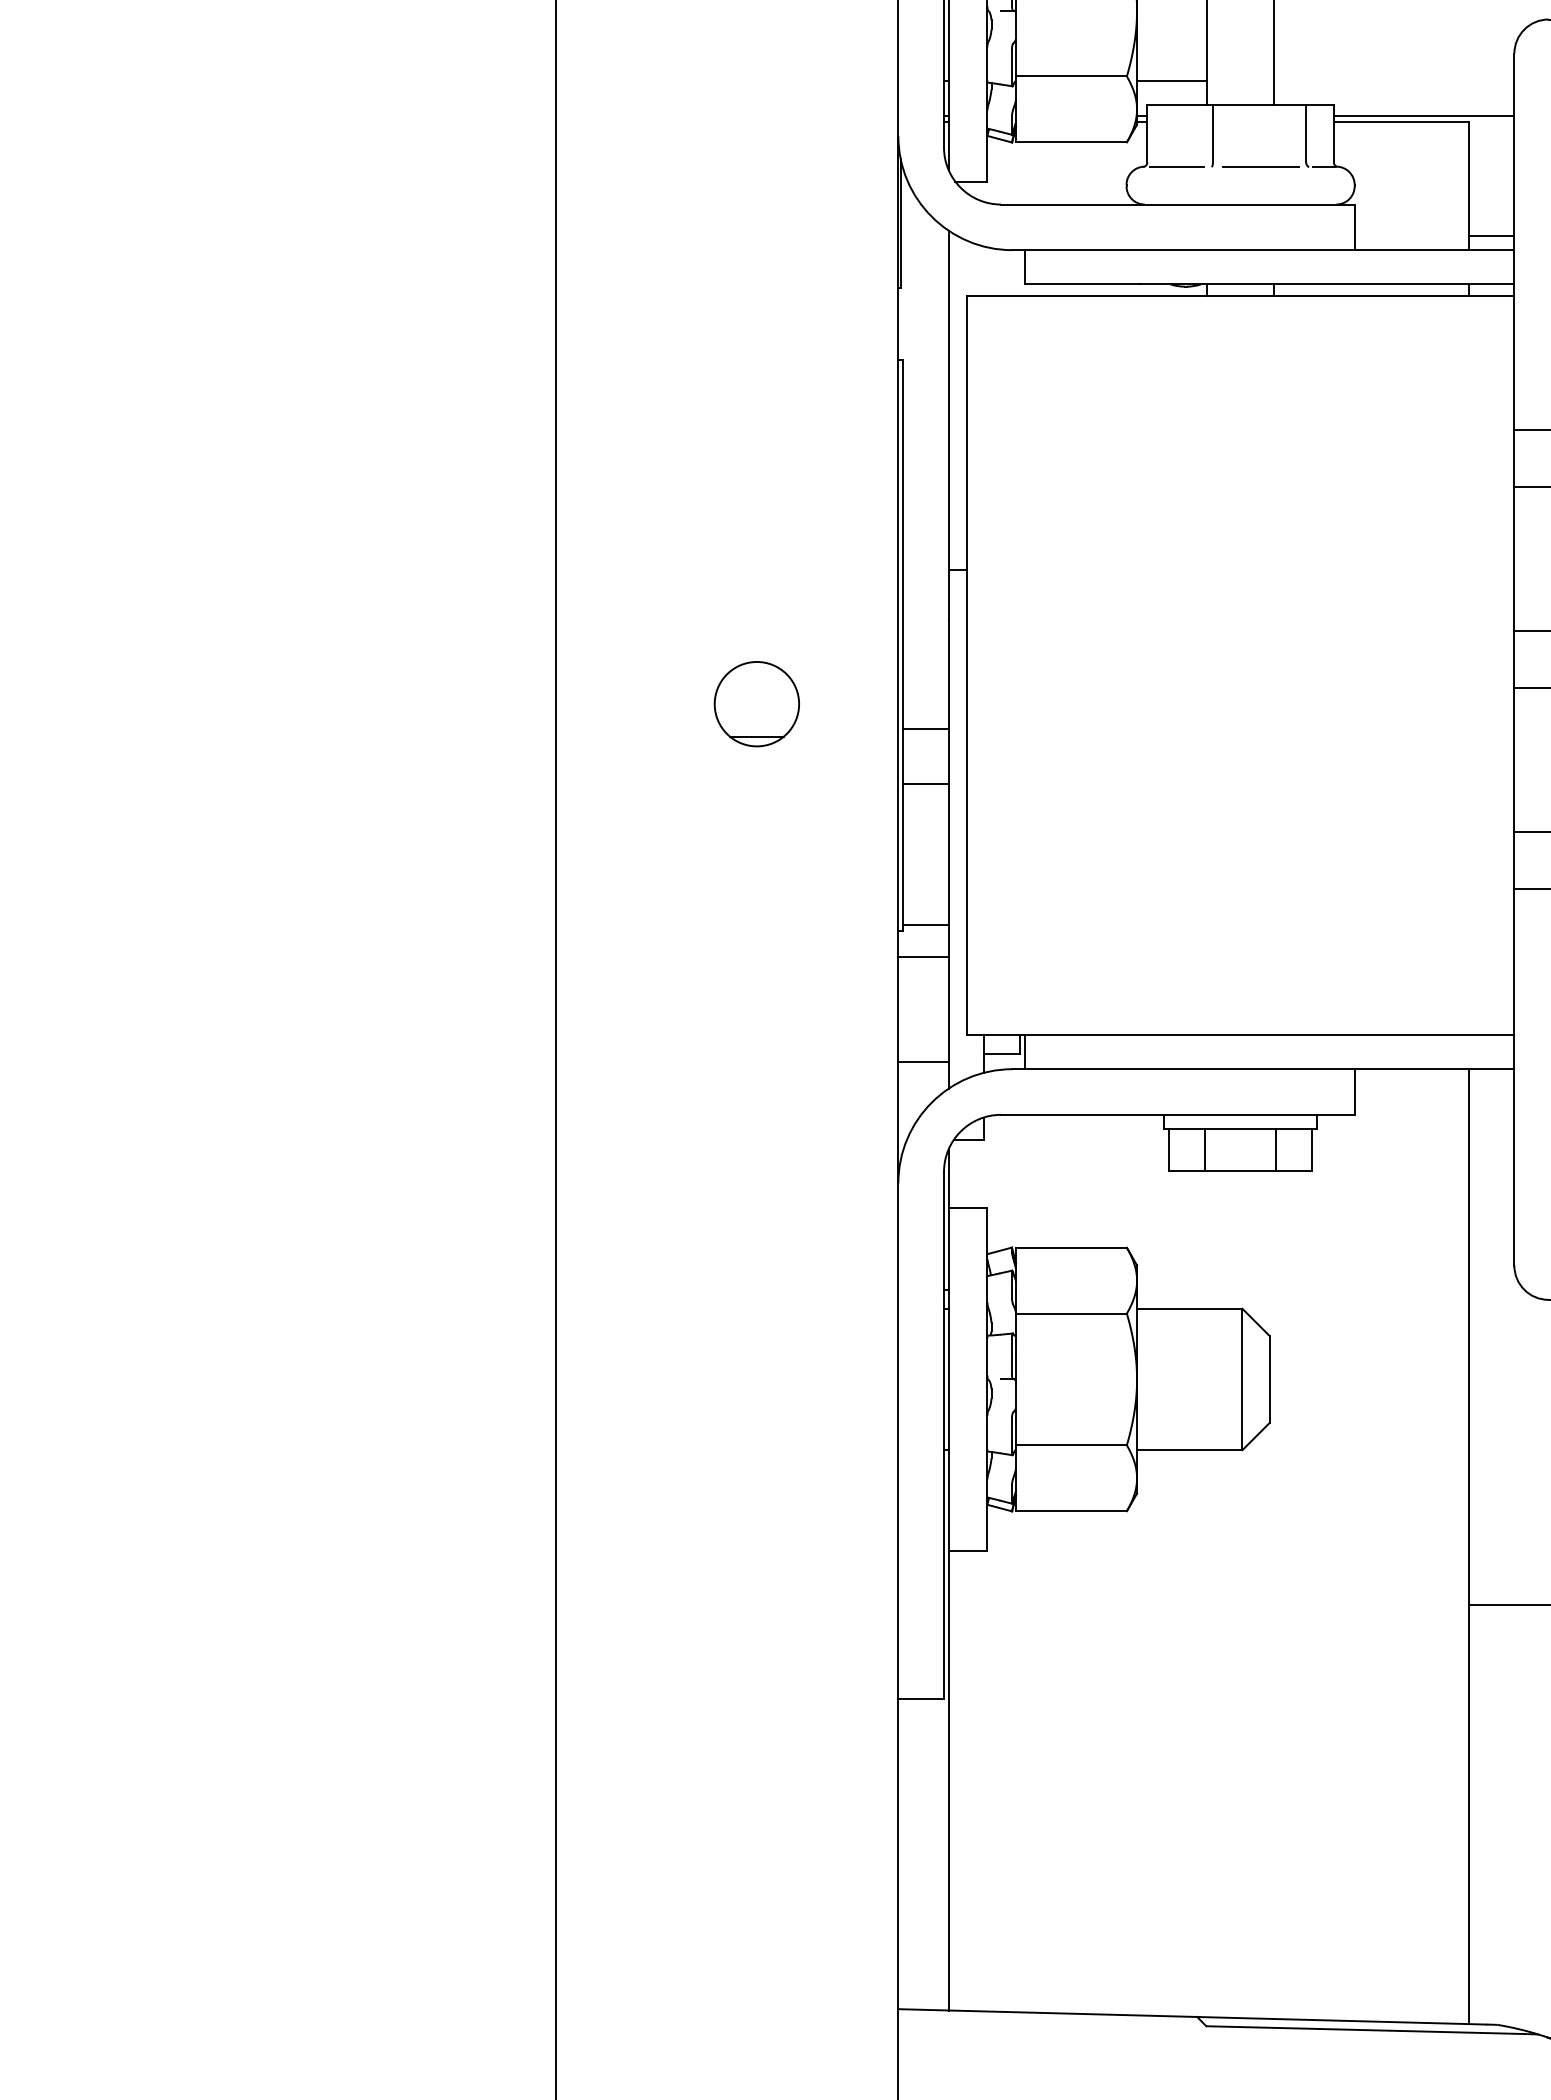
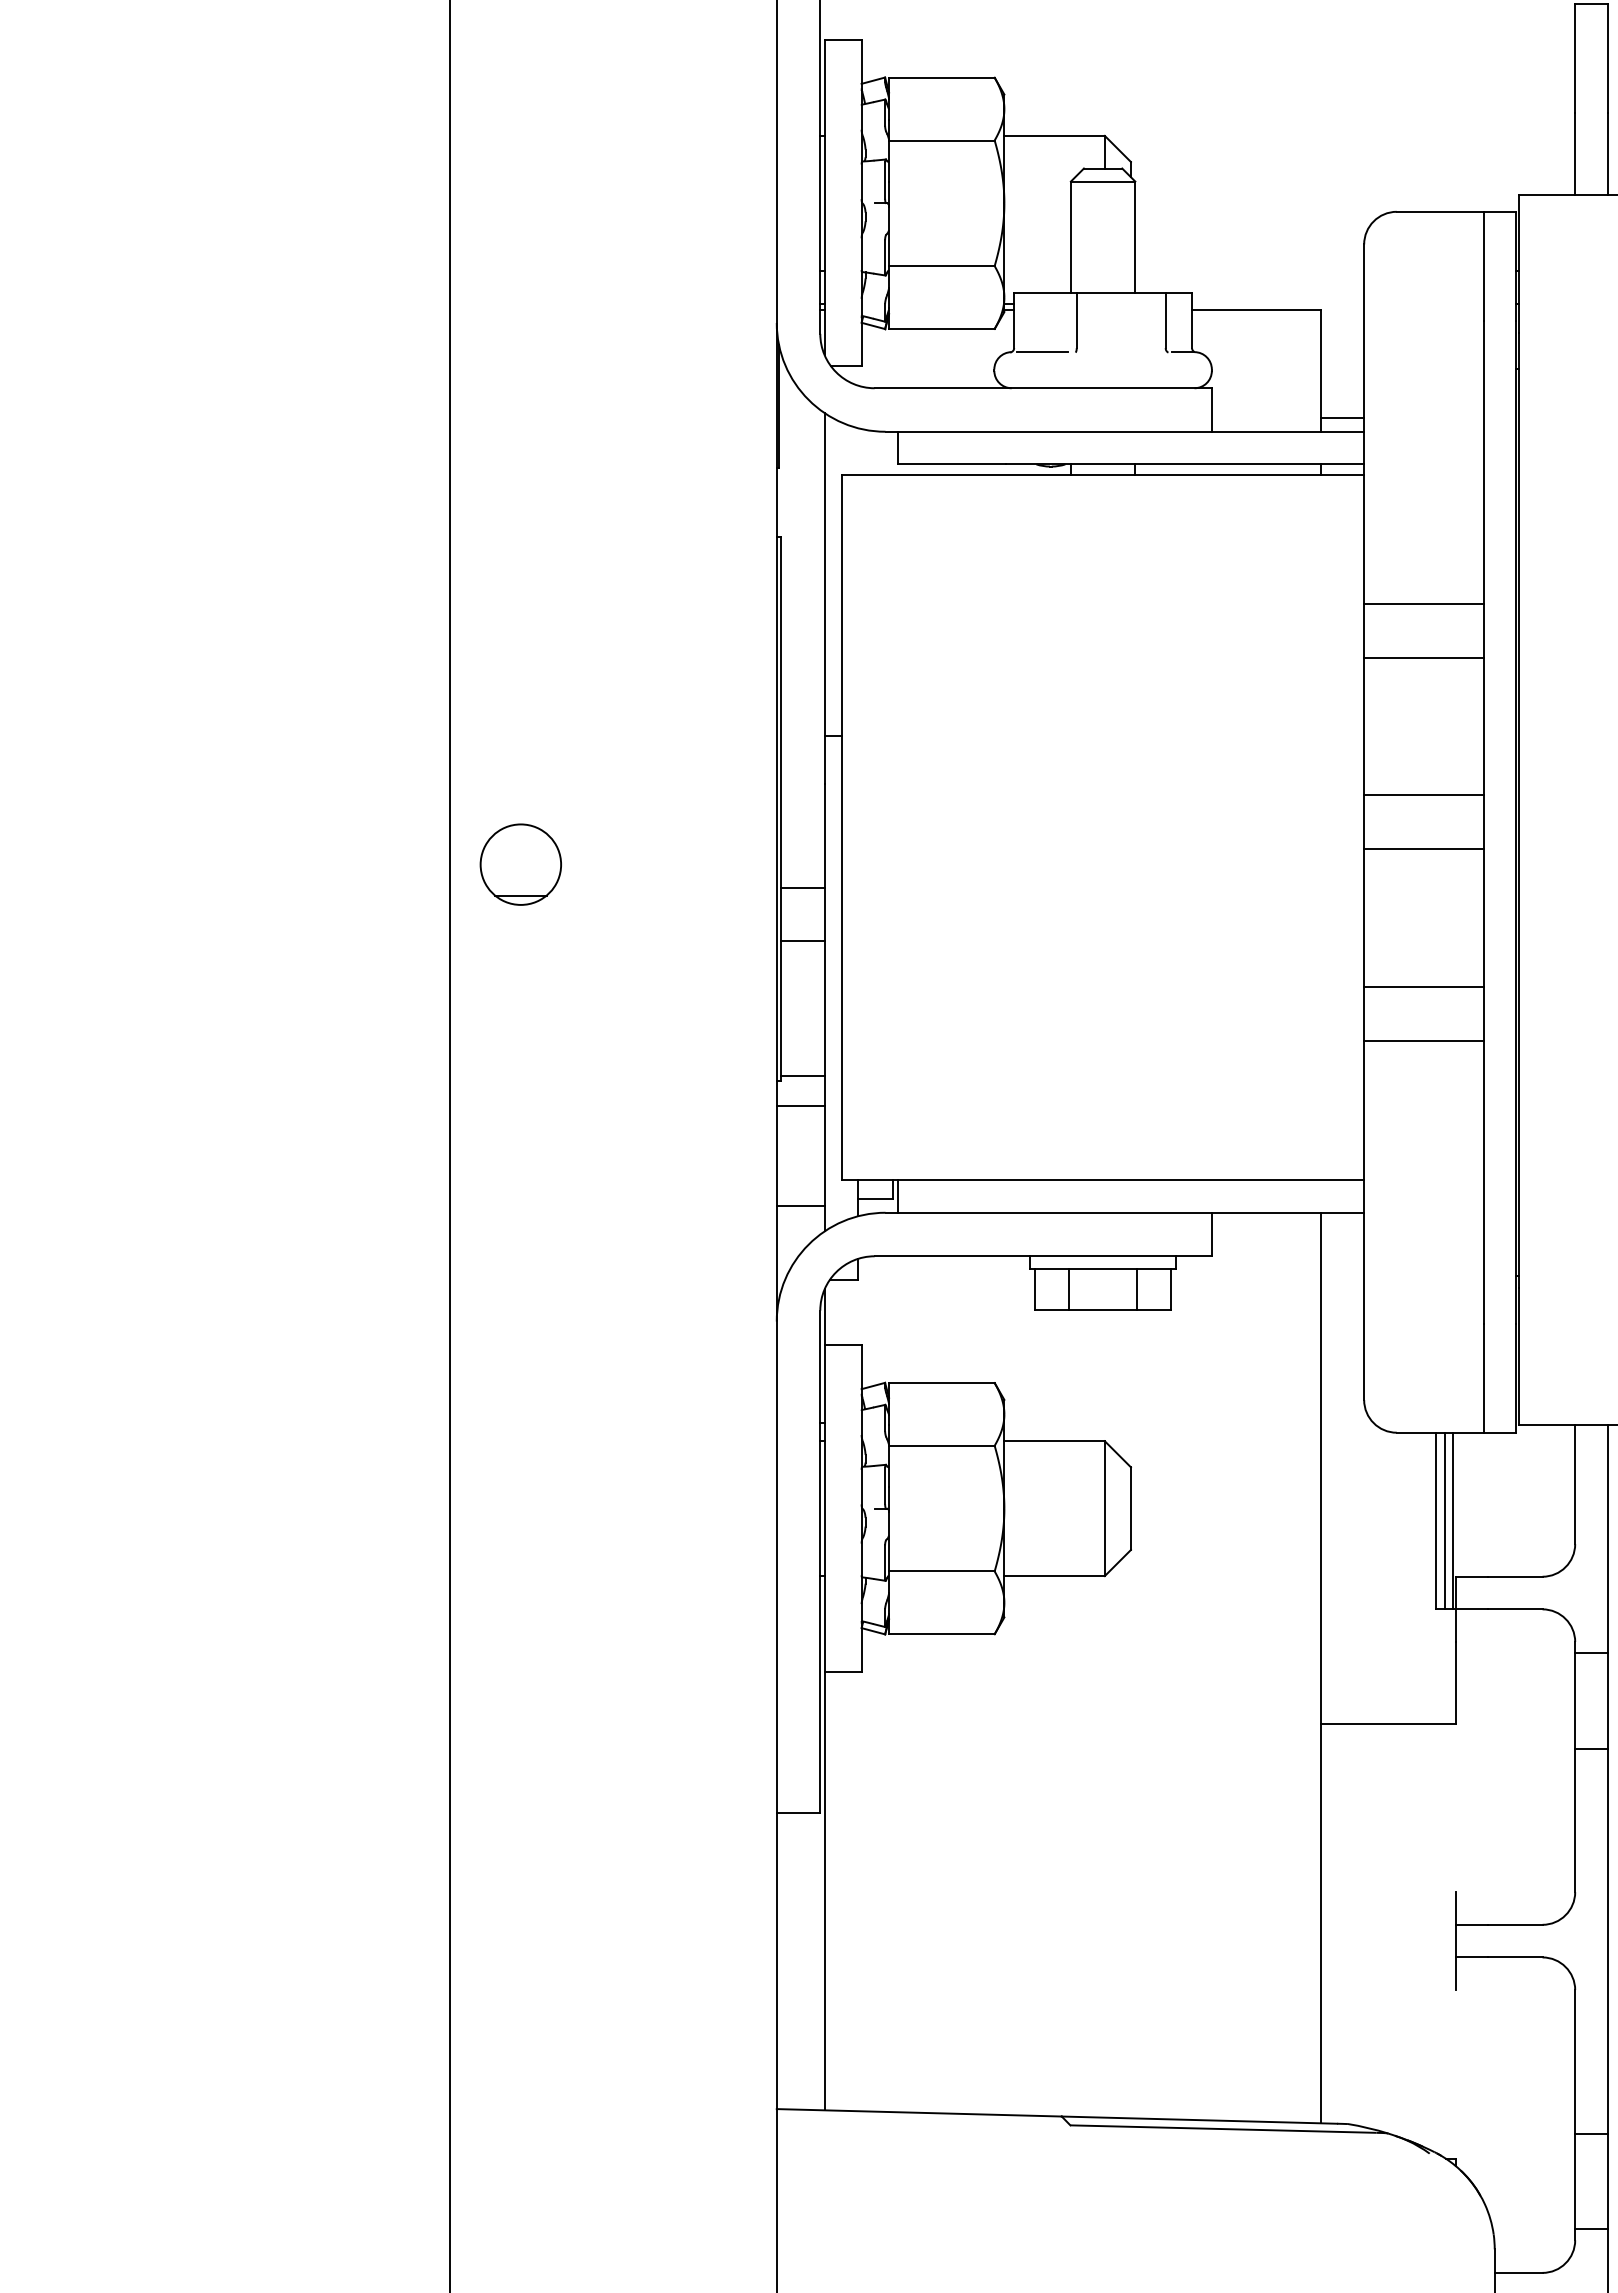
line: (1171, 81) -> (1037, 270), removed
line: (1424, 116) -> (1278, 304), removed
line: (1260, 167) -> (1122, 352), removed
part: (756, 703) -> (520, 864), moved

